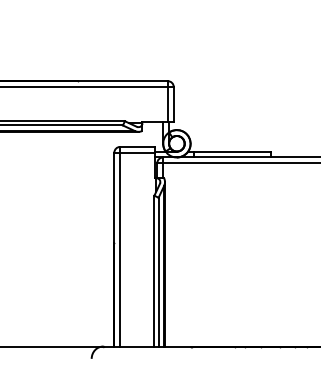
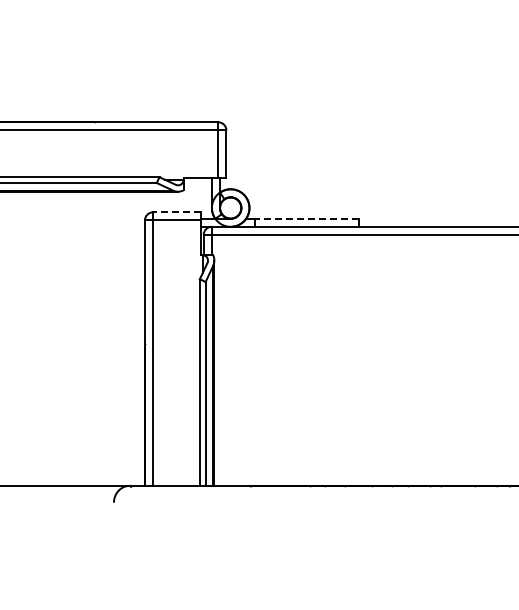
line: (137, 147) -> (176, 212), solid -> dashed
line: (232, 151) -> (306, 218), solid -> dashed

